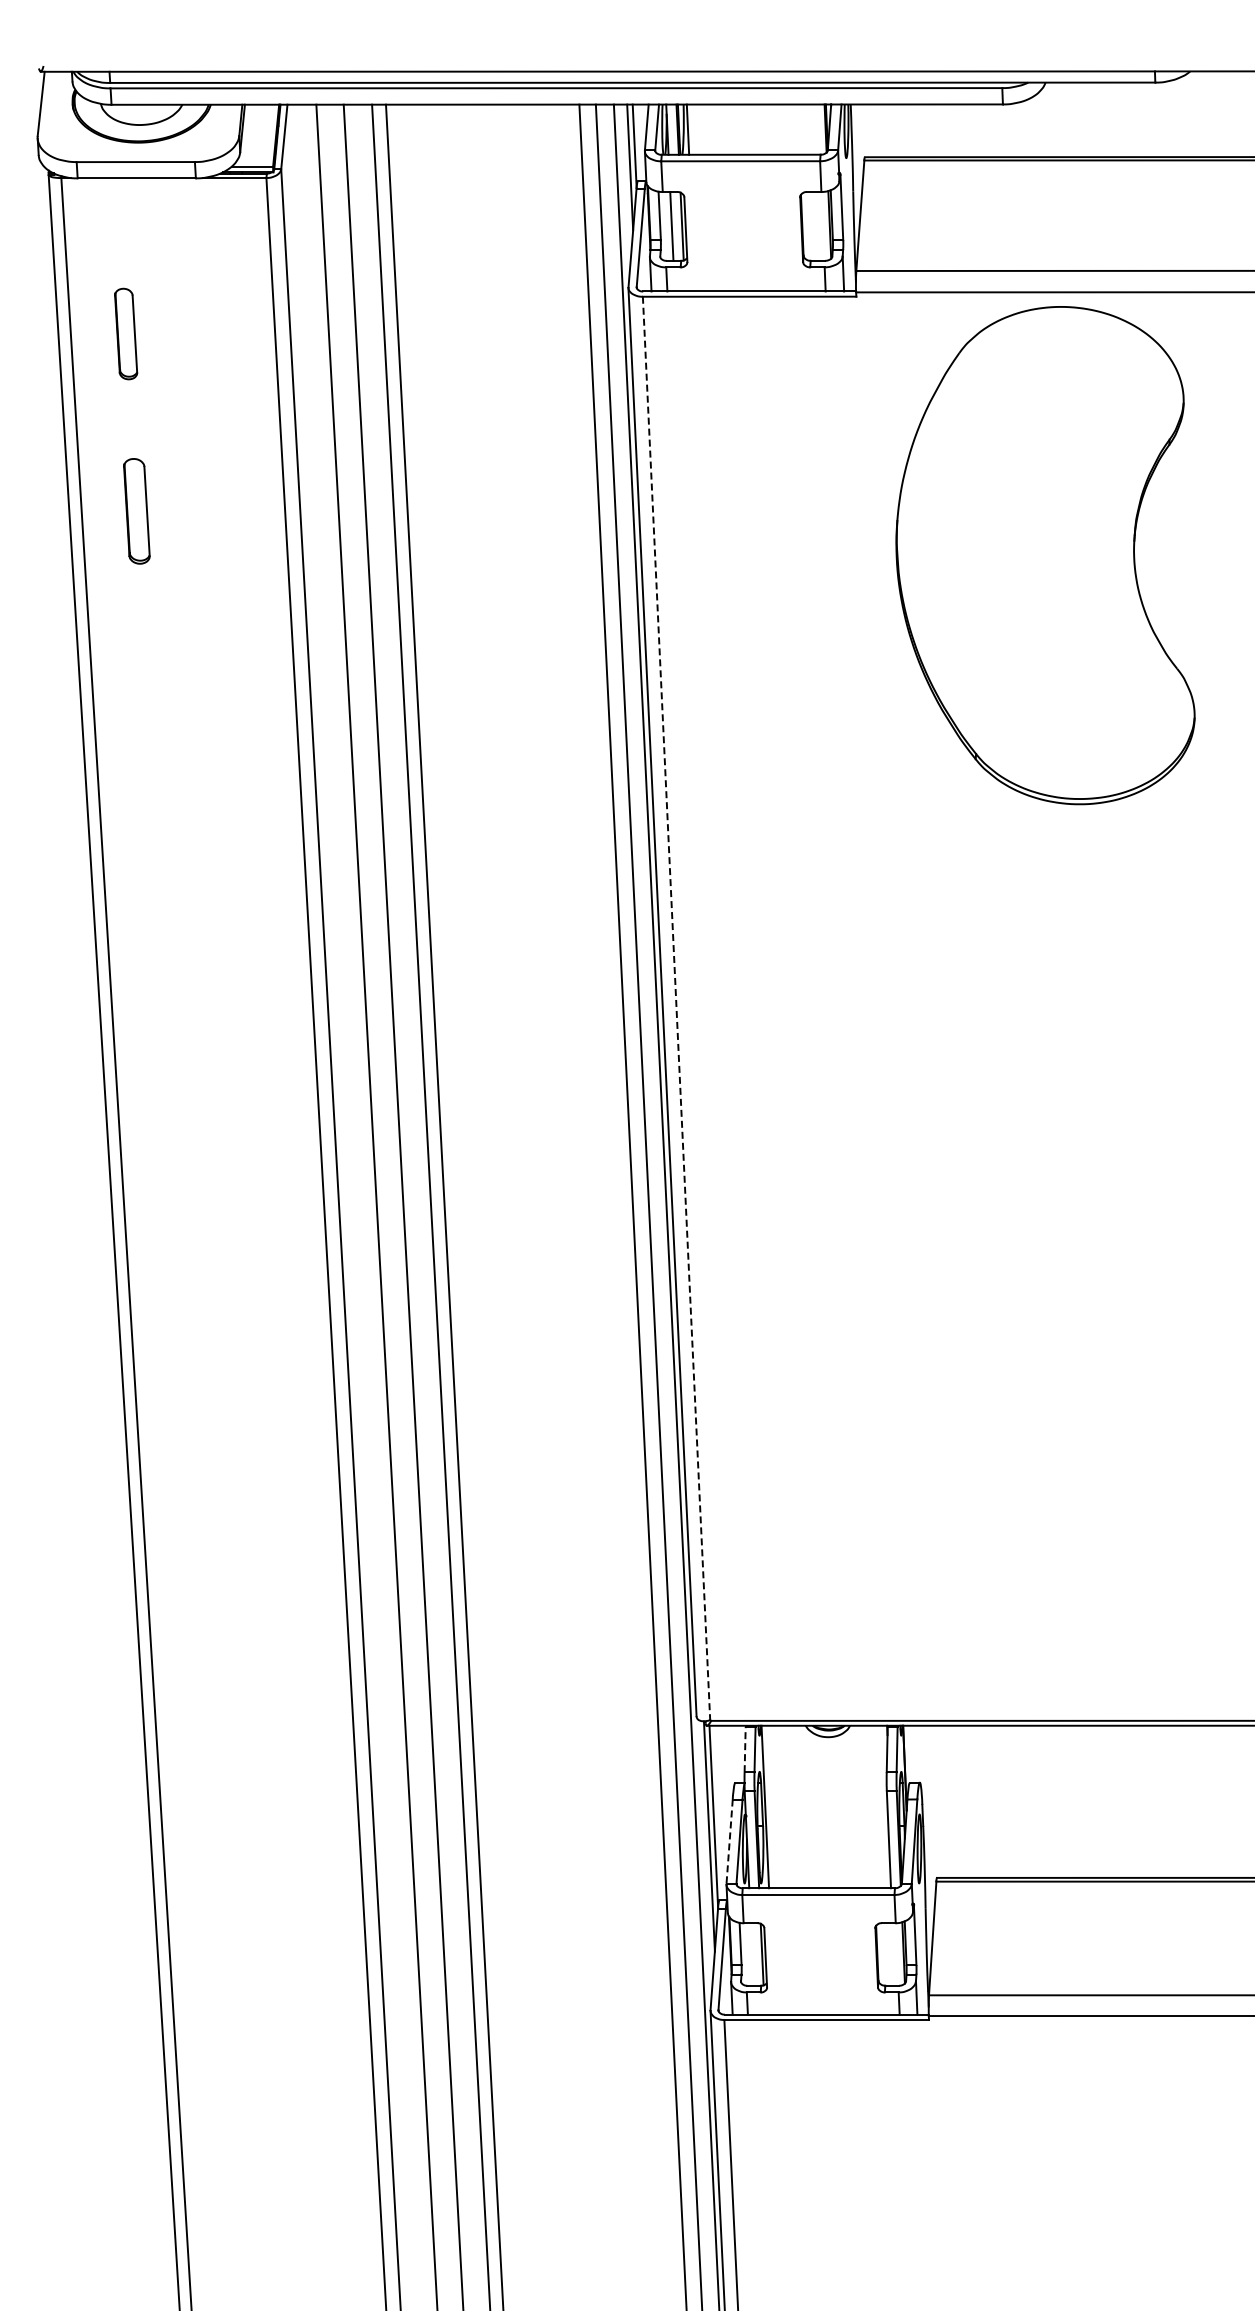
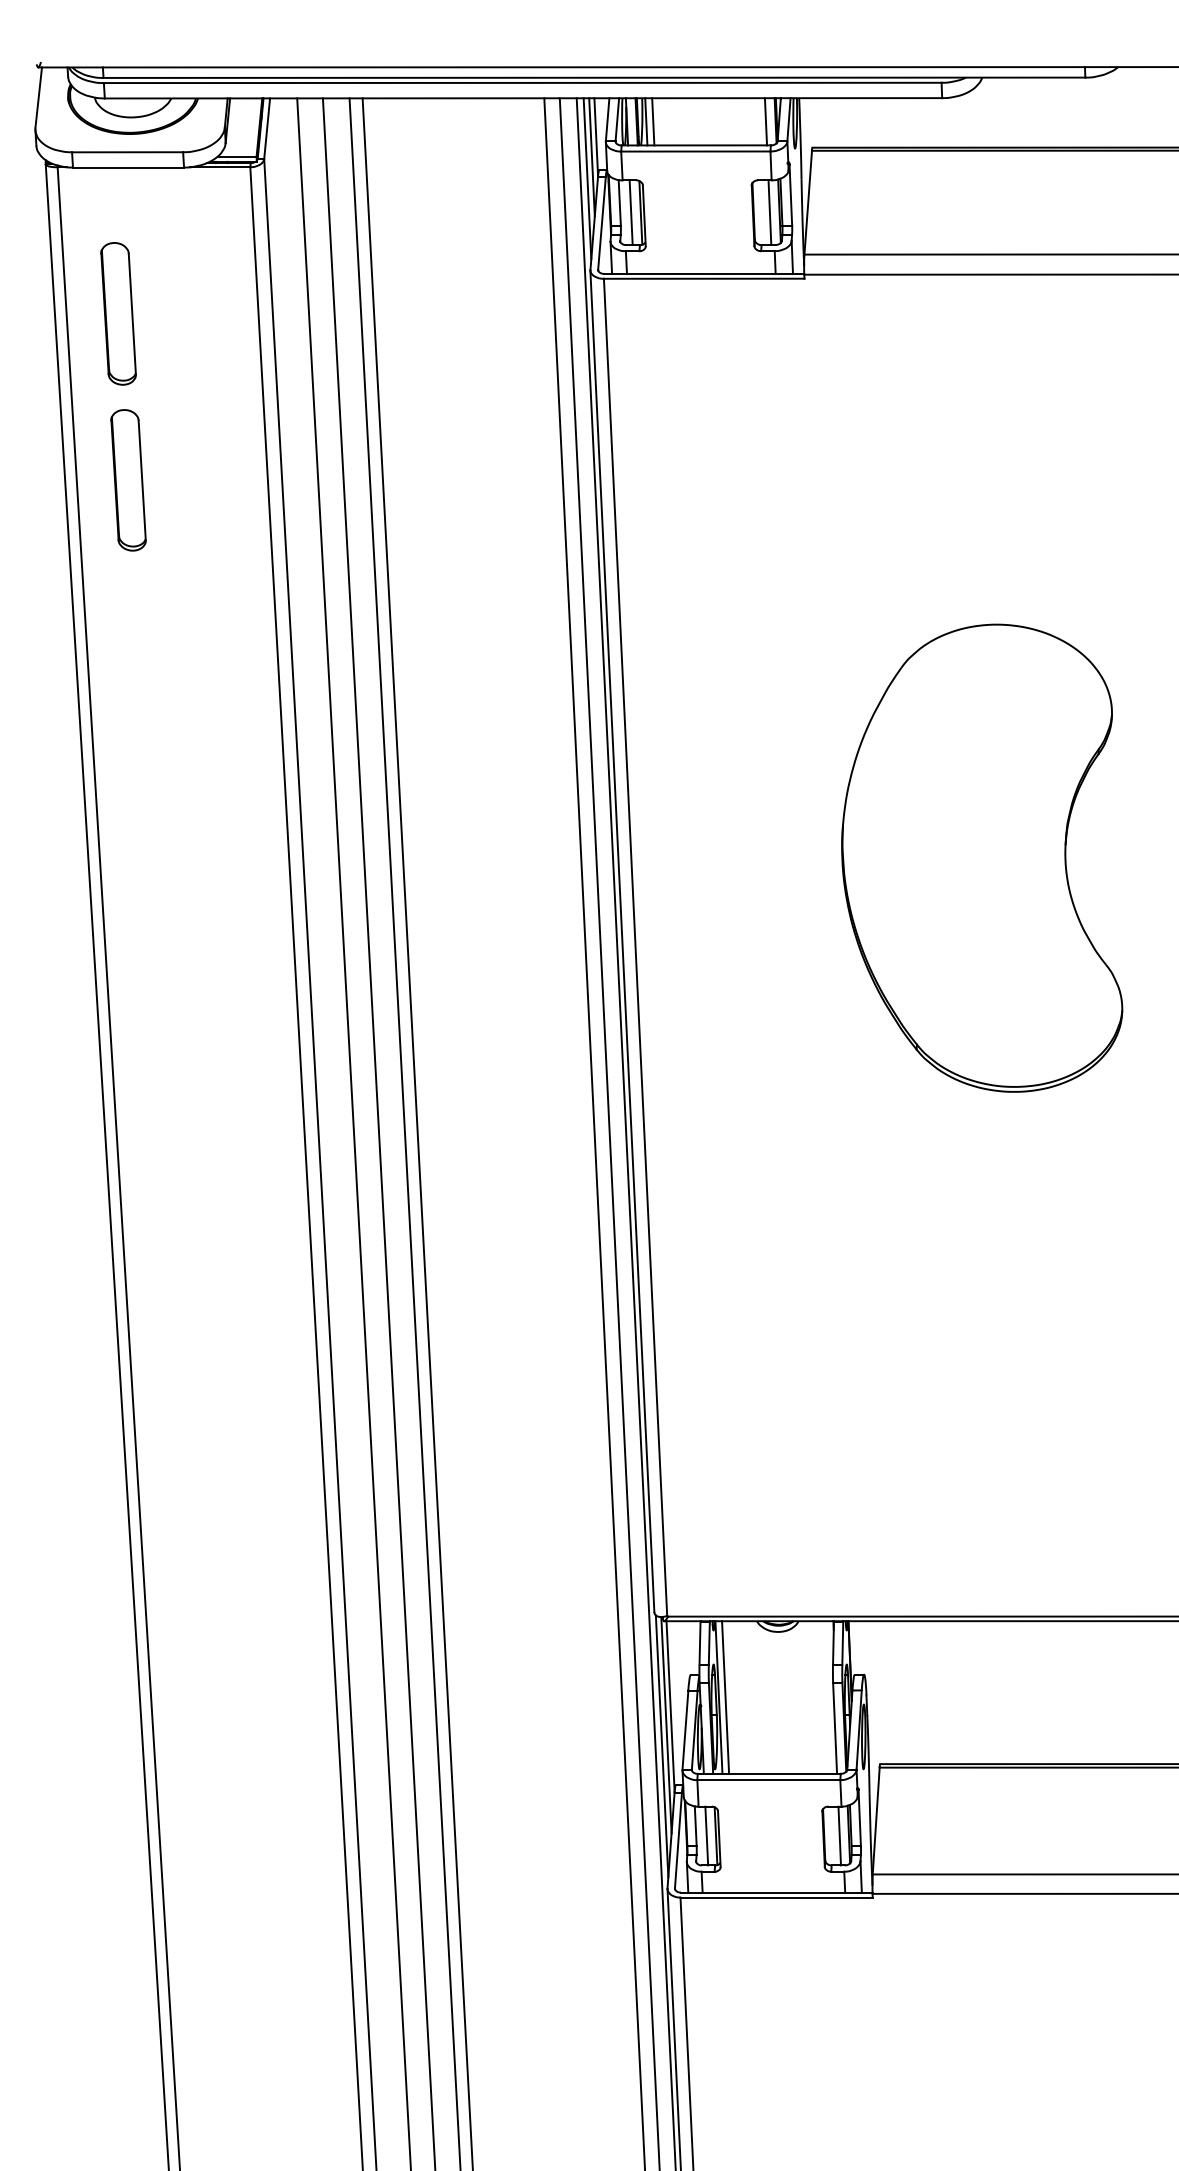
line: (695, 129) -> (653, 121), added
line: (815, 129) -> (766, 121), added
line: (625, 189) -> (587, 178), added
line: (819, 225) -> (769, 211), added
part: (125, 333) -> (117, 313), size x1.67
part: (136, 511) -> (128, 480), size x1.43
part: (1045, 555) -> (982, 858), moved
line: (676, 1008) -> (635, 947), dashed -> solid
line: (745, 1749) -> (700, 1643), dashed -> solid
line: (772, 1806) -> (725, 1697), added
line: (729, 1842) -> (685, 1730), dashed -> solid
line: (704, 1858) -> (661, 1745), added
line: (751, 1954) -> (705, 1836), added
line: (893, 1954) -> (839, 1836), added

